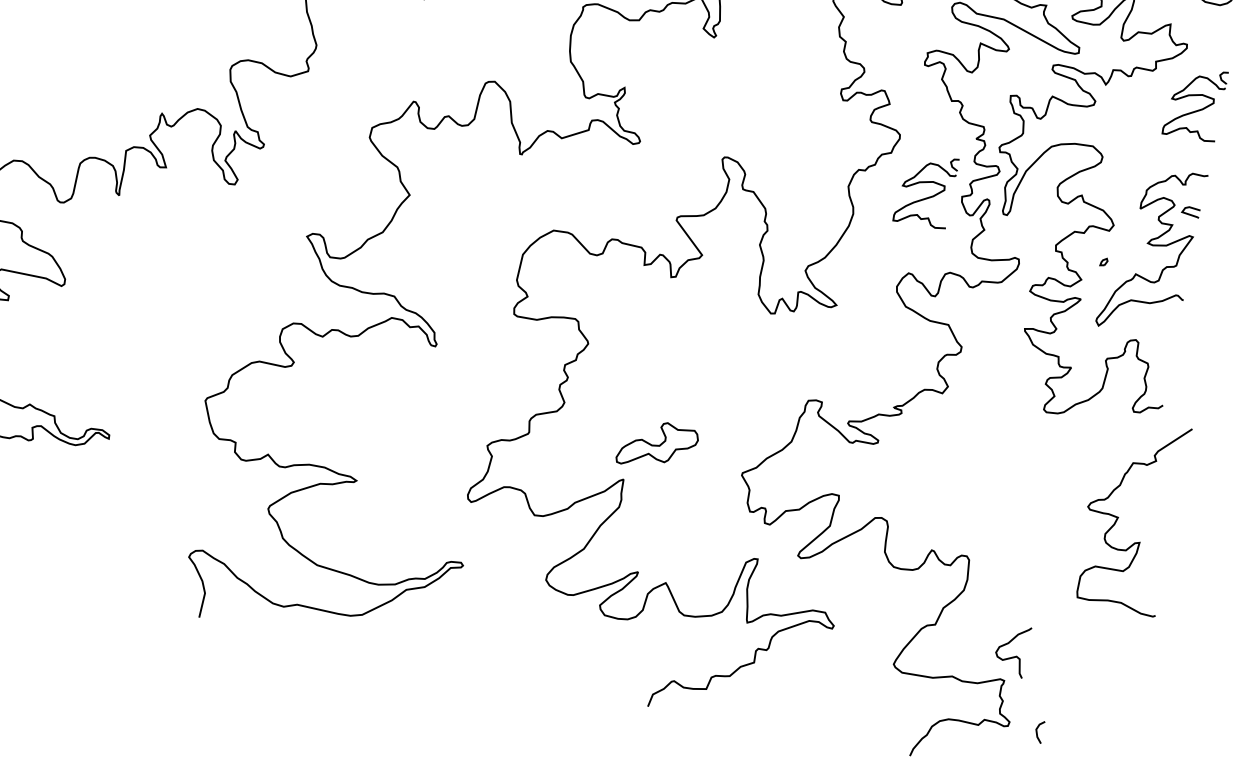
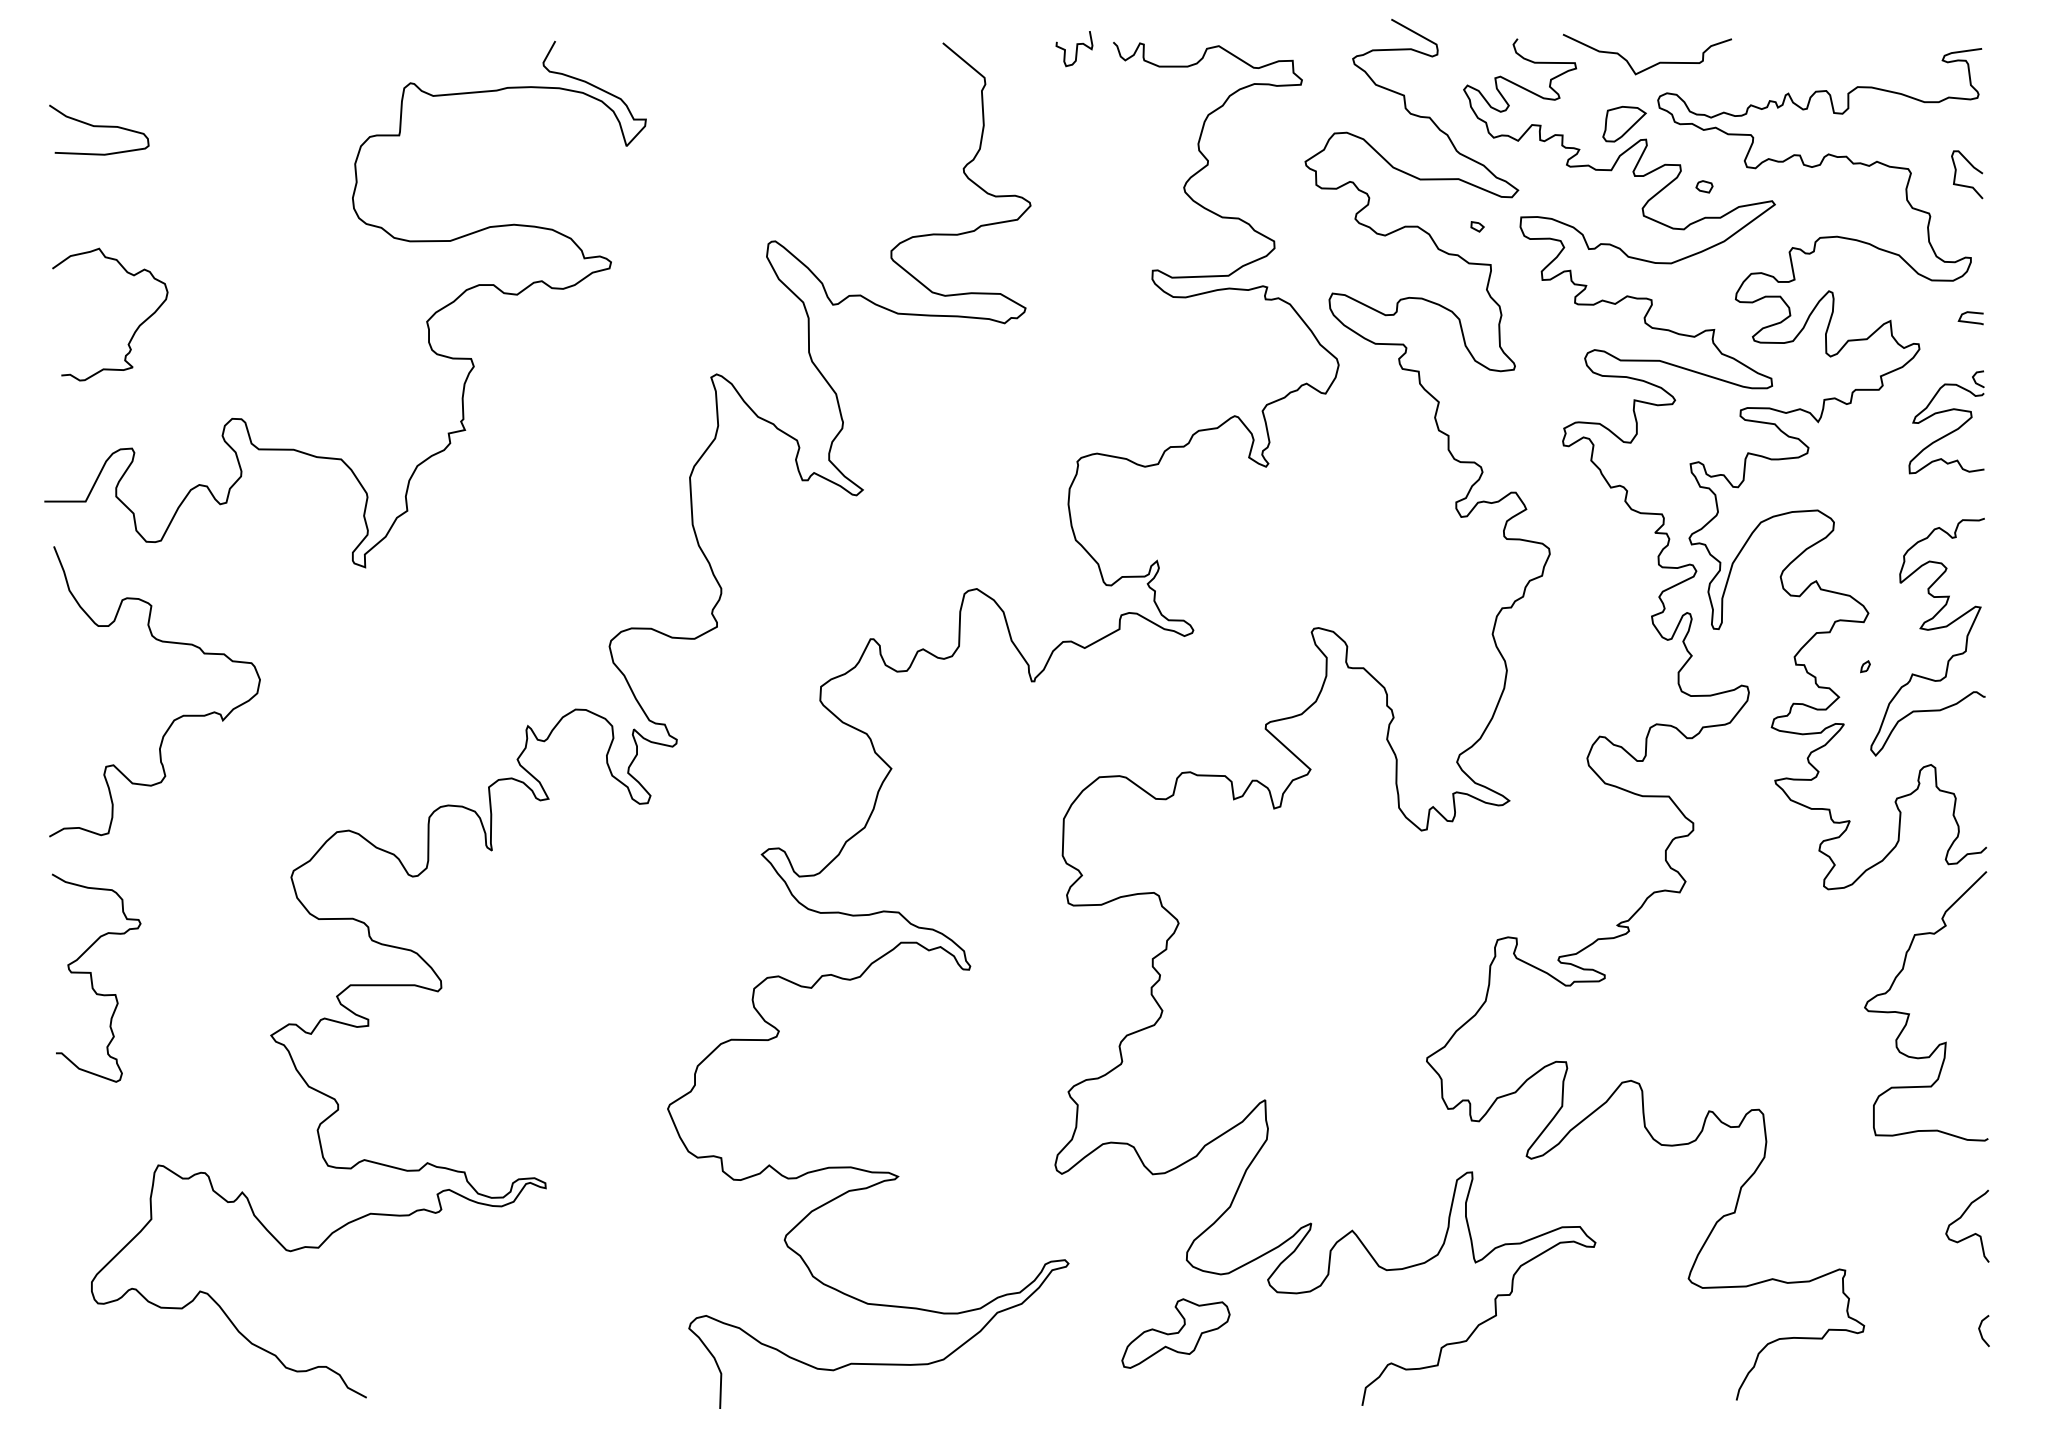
part: (926, 182) -> (1598, 607), removed
curve: (1190, 214) -> (1970, 321), moved
part: (657, 445) -> (1175, 1333), moved
curve: (1118, 517) -> (1909, 1013), moved
curve: (1013, 656) -> (1971, 1234), moved
line: (1037, 732) -> (1981, 1332), moved

